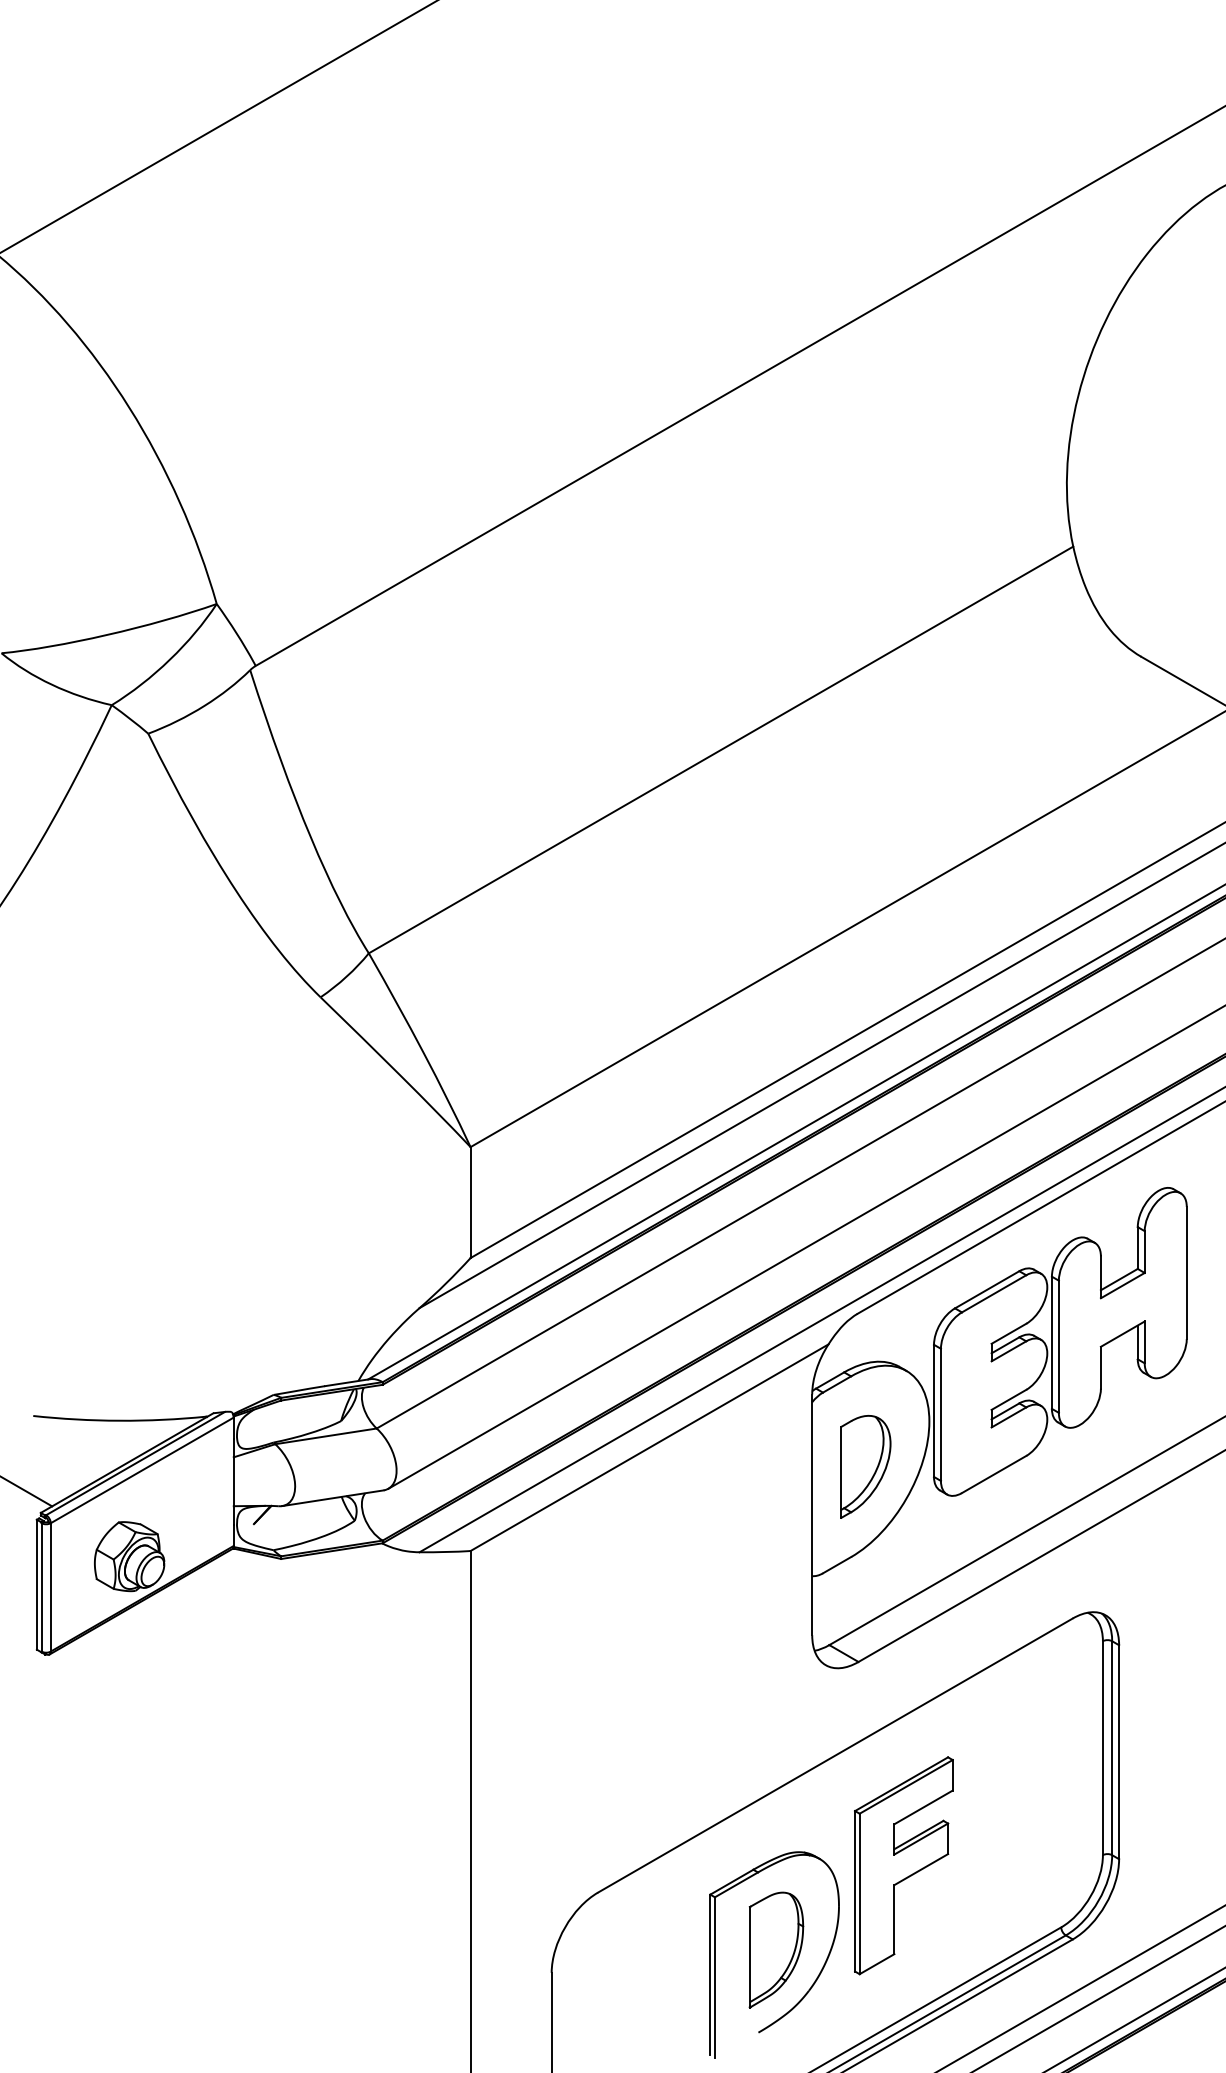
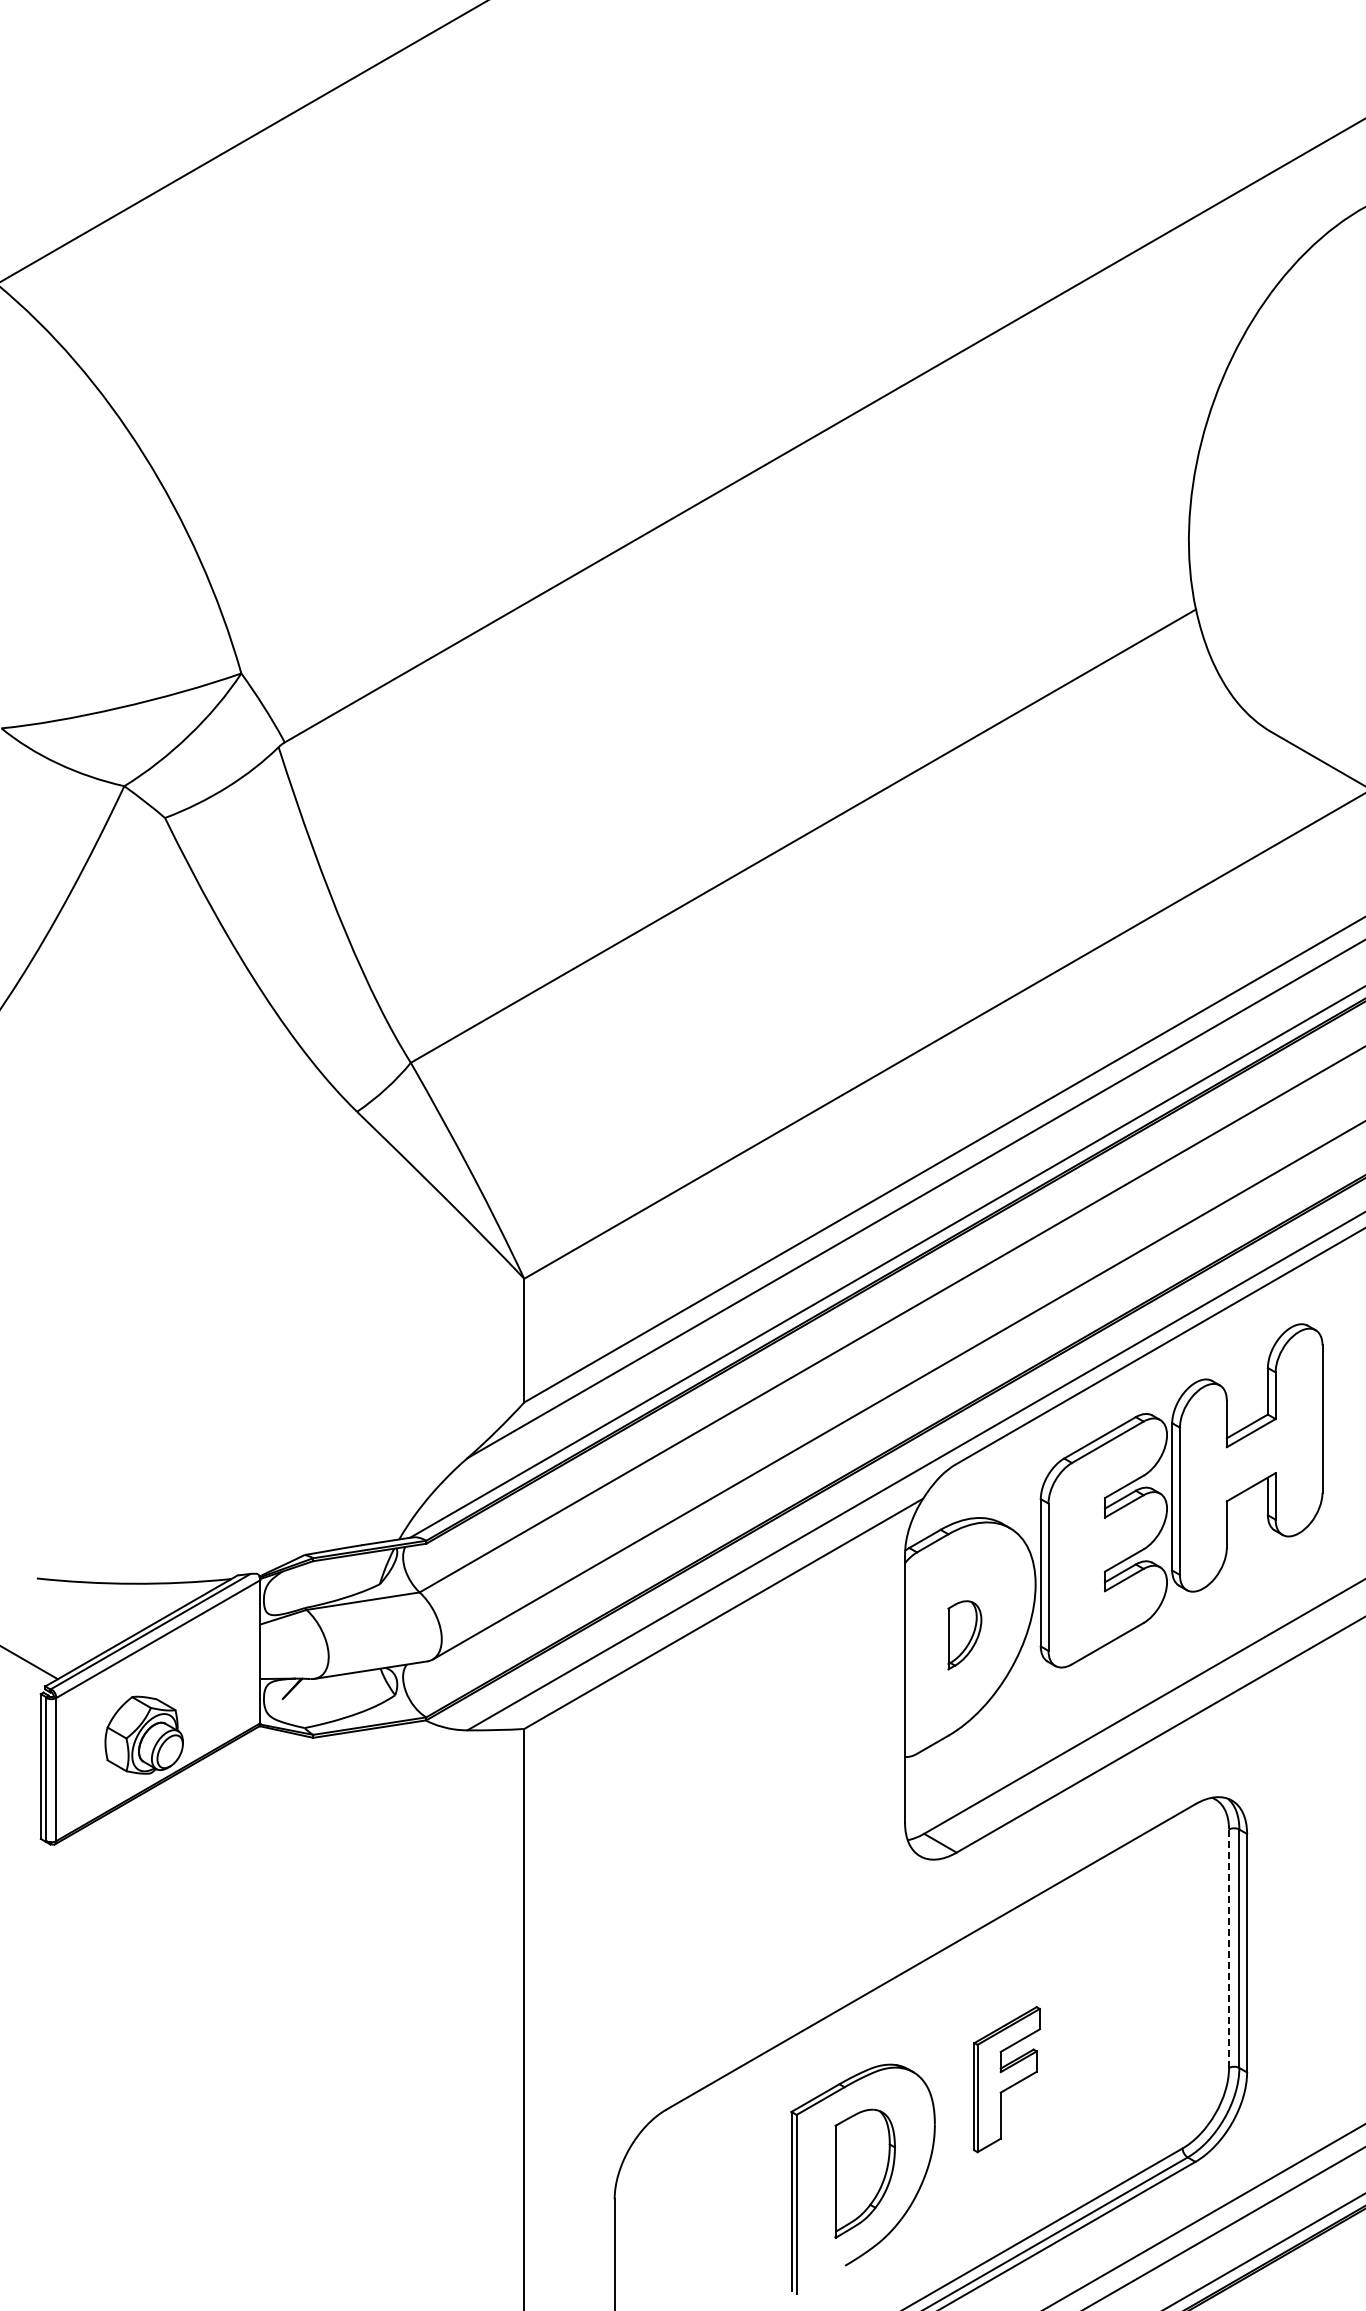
part: (865, 1467) -> (964, 1635), size x0.6
line: (1103, 1748) -> (1229, 1949), solid -> dashed
part: (903, 1865) -> (1006, 2079), size x0.6

